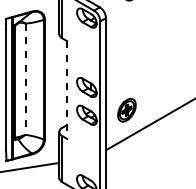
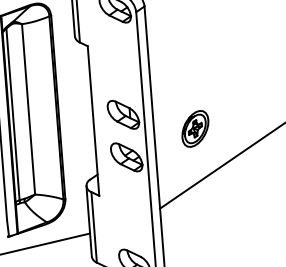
line: (25, 79) -> (28, 109), dashed -> solid
line: (67, 90) -> (94, 121), dashed -> solid
part: (126, 109) -> (194, 127), moved

